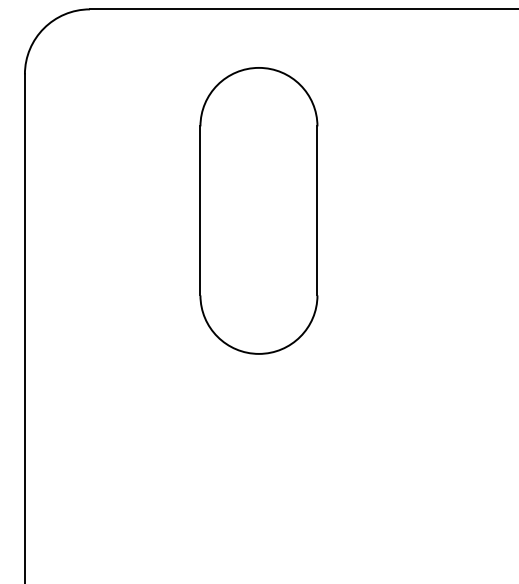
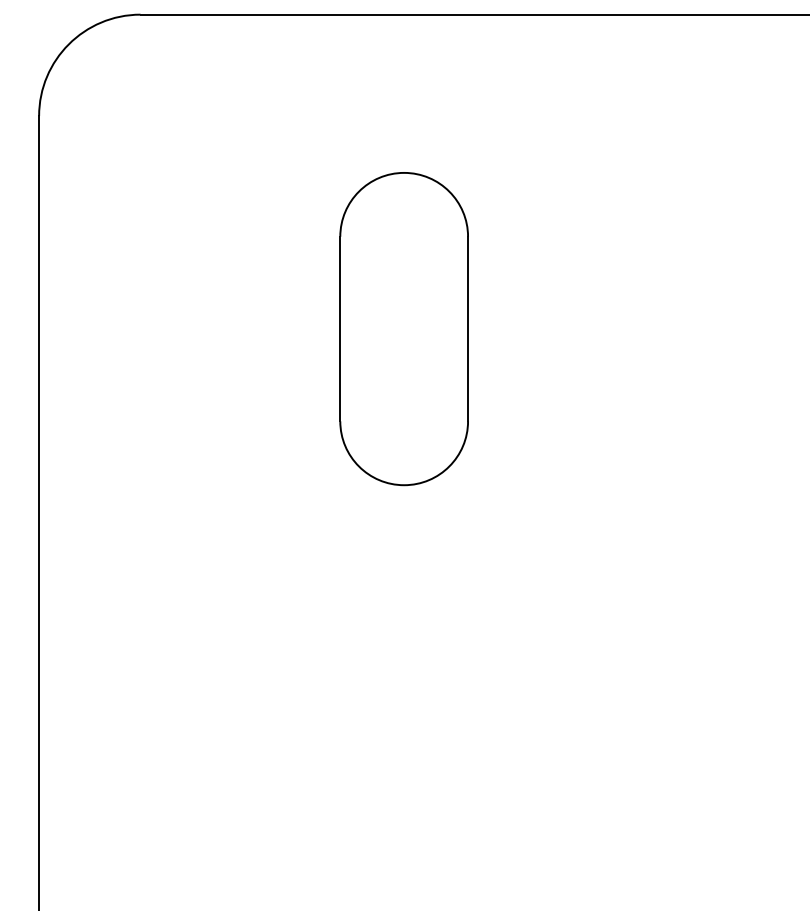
part: (258, 210) -> (403, 328), size x0.7

